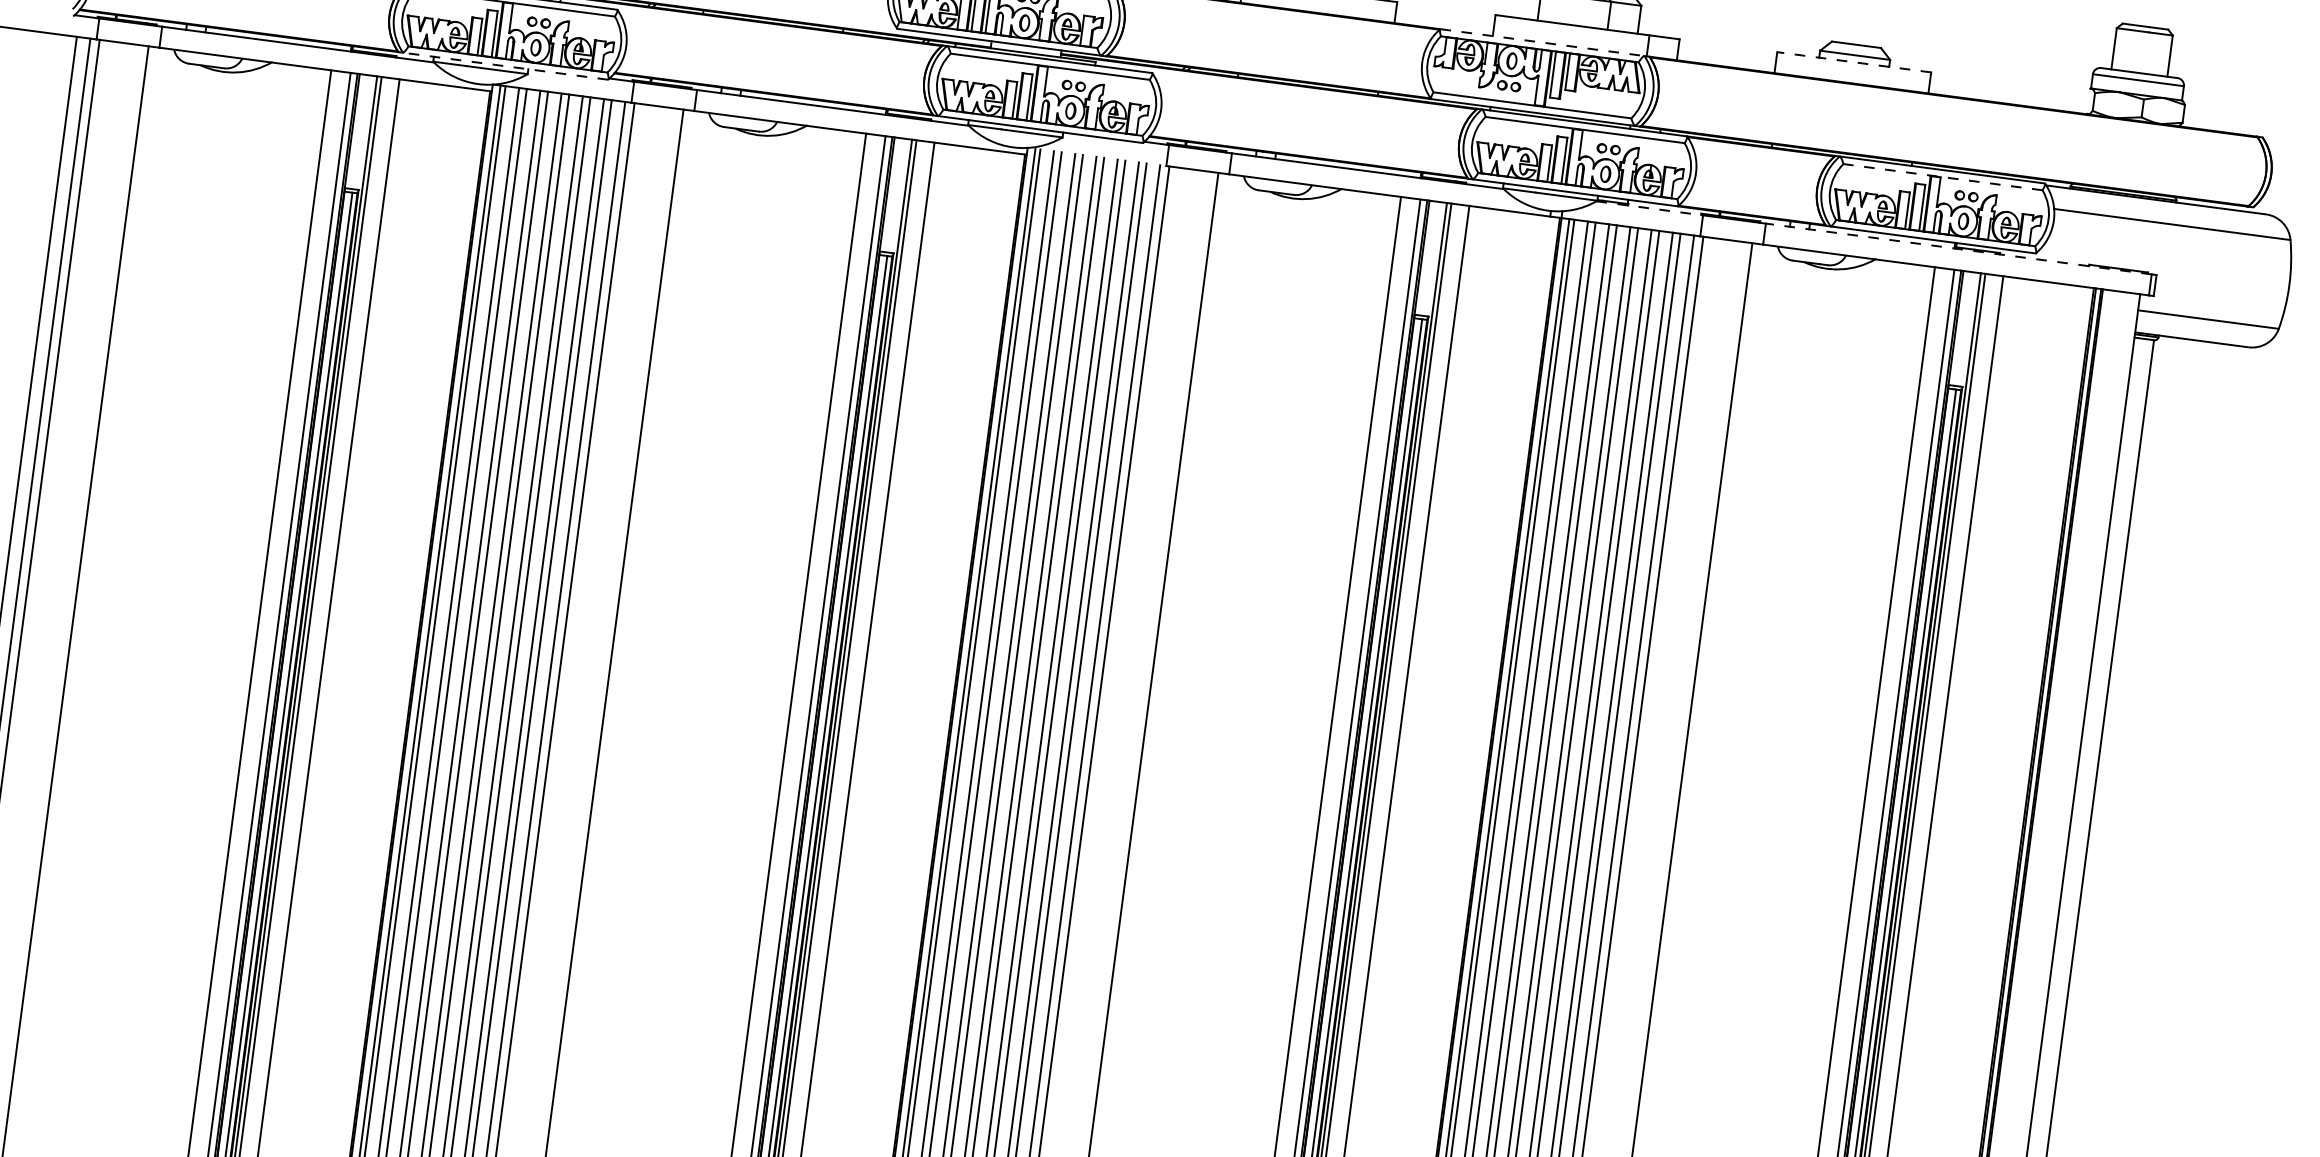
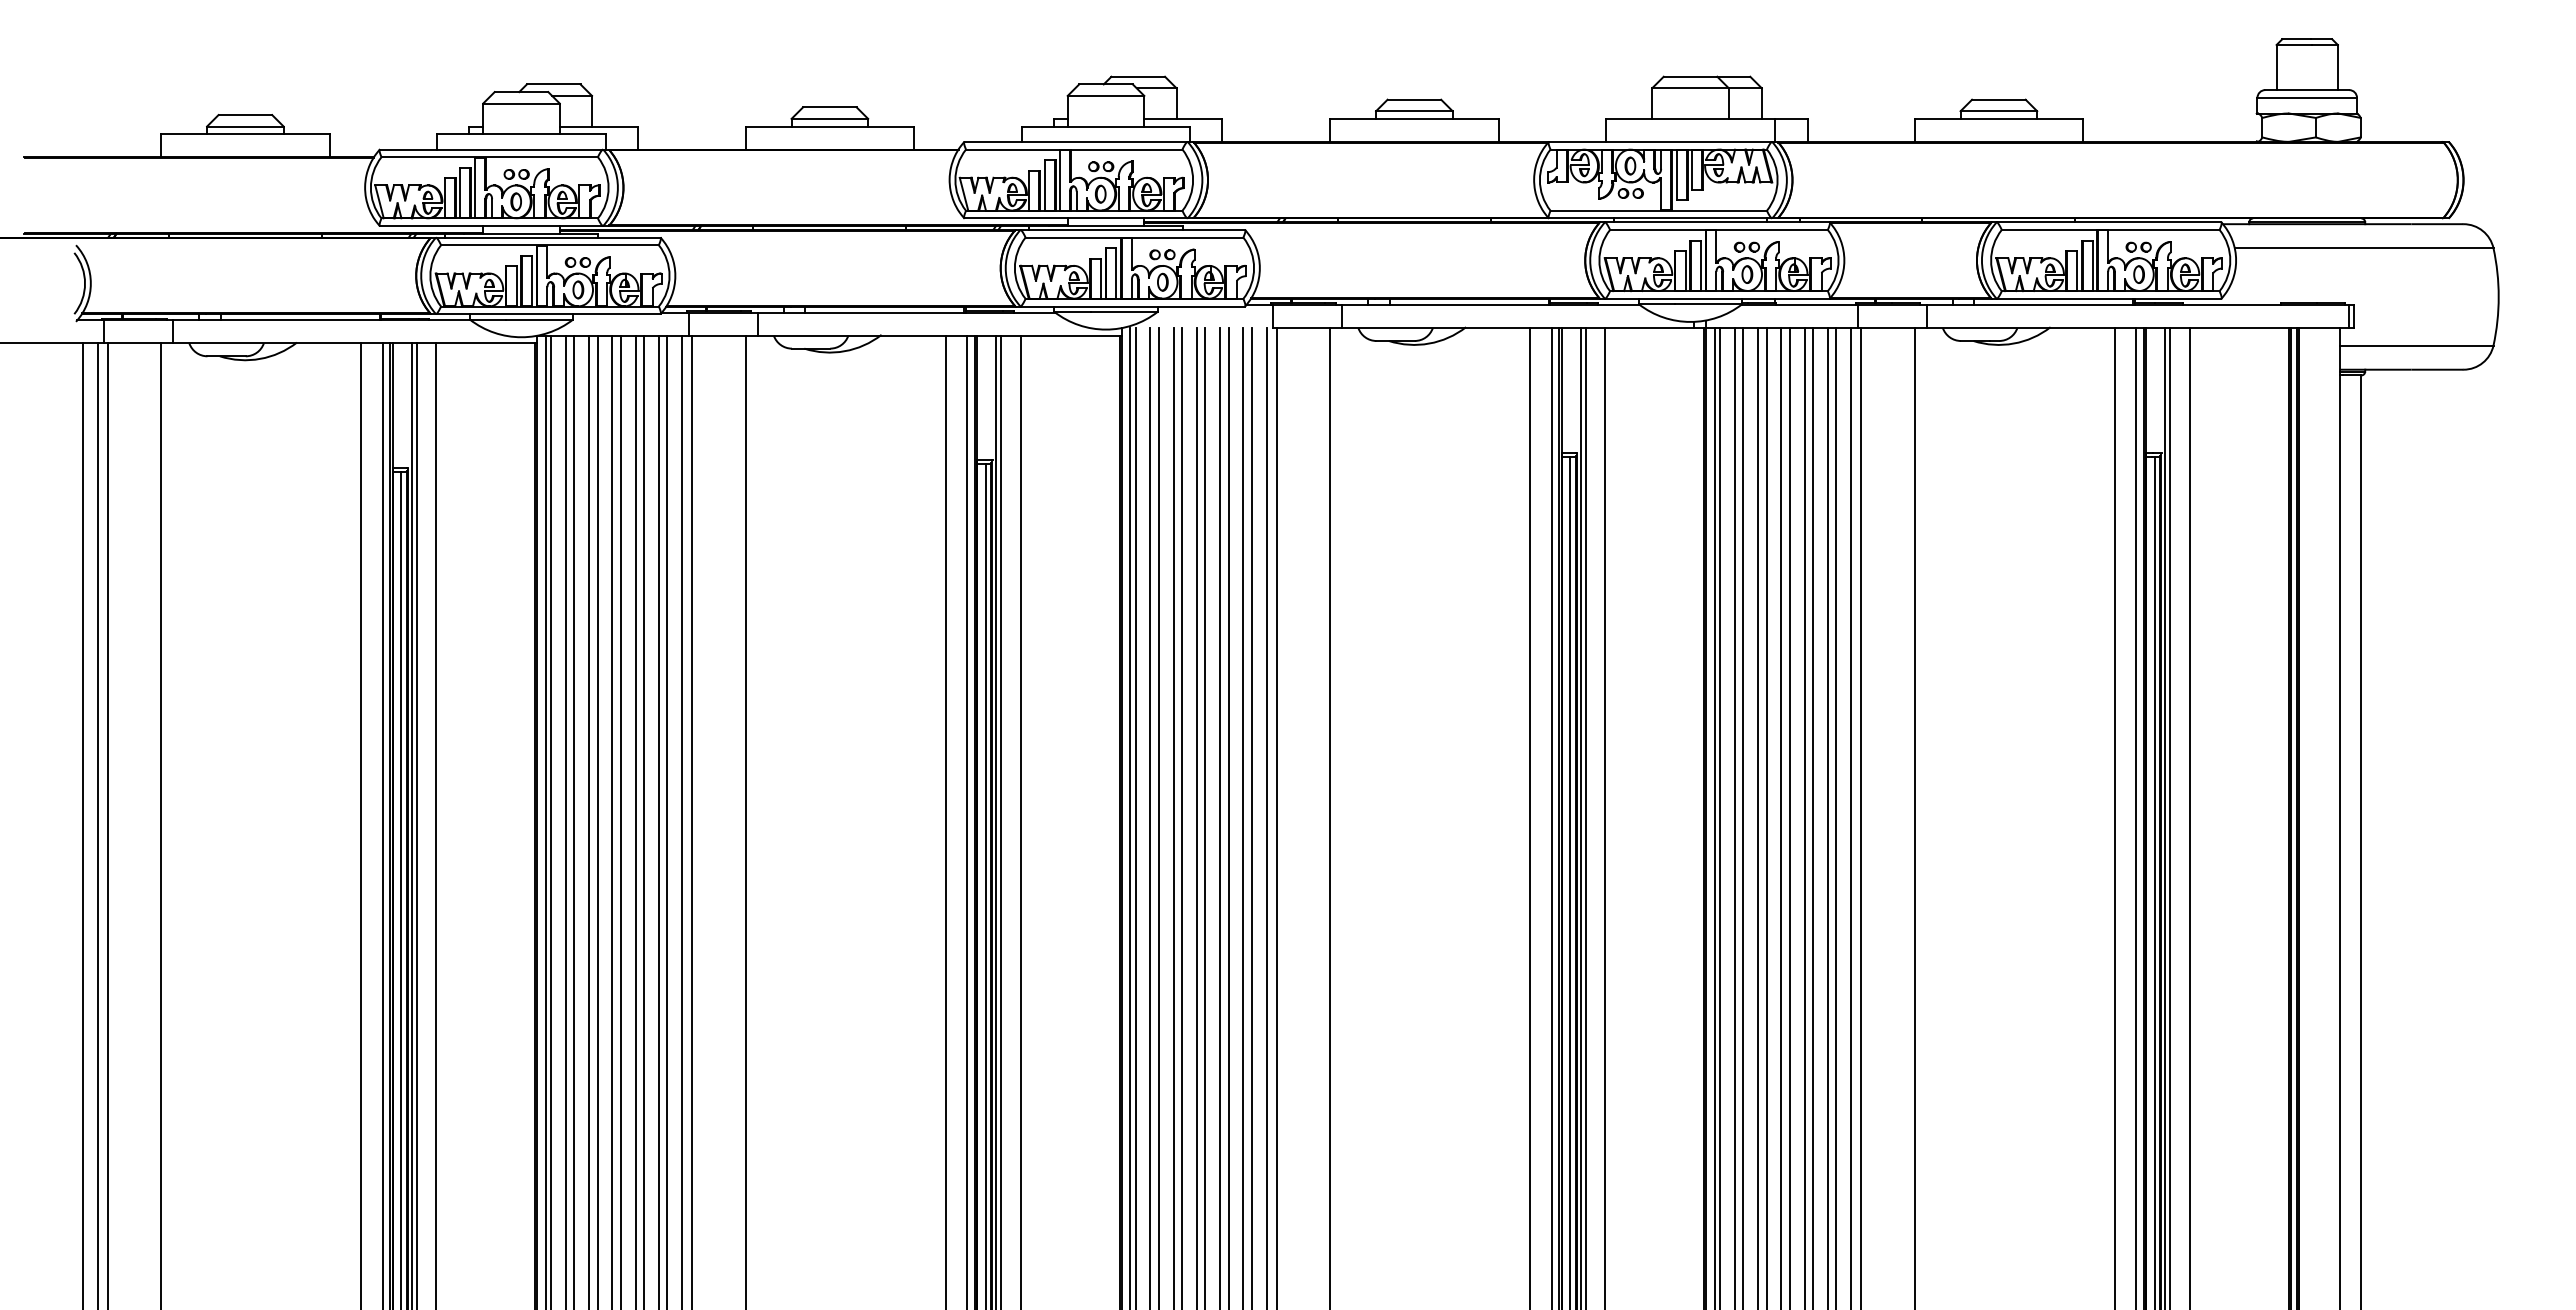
line: (1542, 42) -> (1660, 141), dashed -> solid
line: (1853, 61) -> (1998, 118), dashed -> solid
line: (504, 66) -> (547, 314), dashed -> solid
line: (1942, 176) -> (2110, 229), dashed -> solid
line: (1650, 208) -> (1800, 304), dashed -> solid
line: (1958, 248) -> (2137, 304), dashed -> solid

